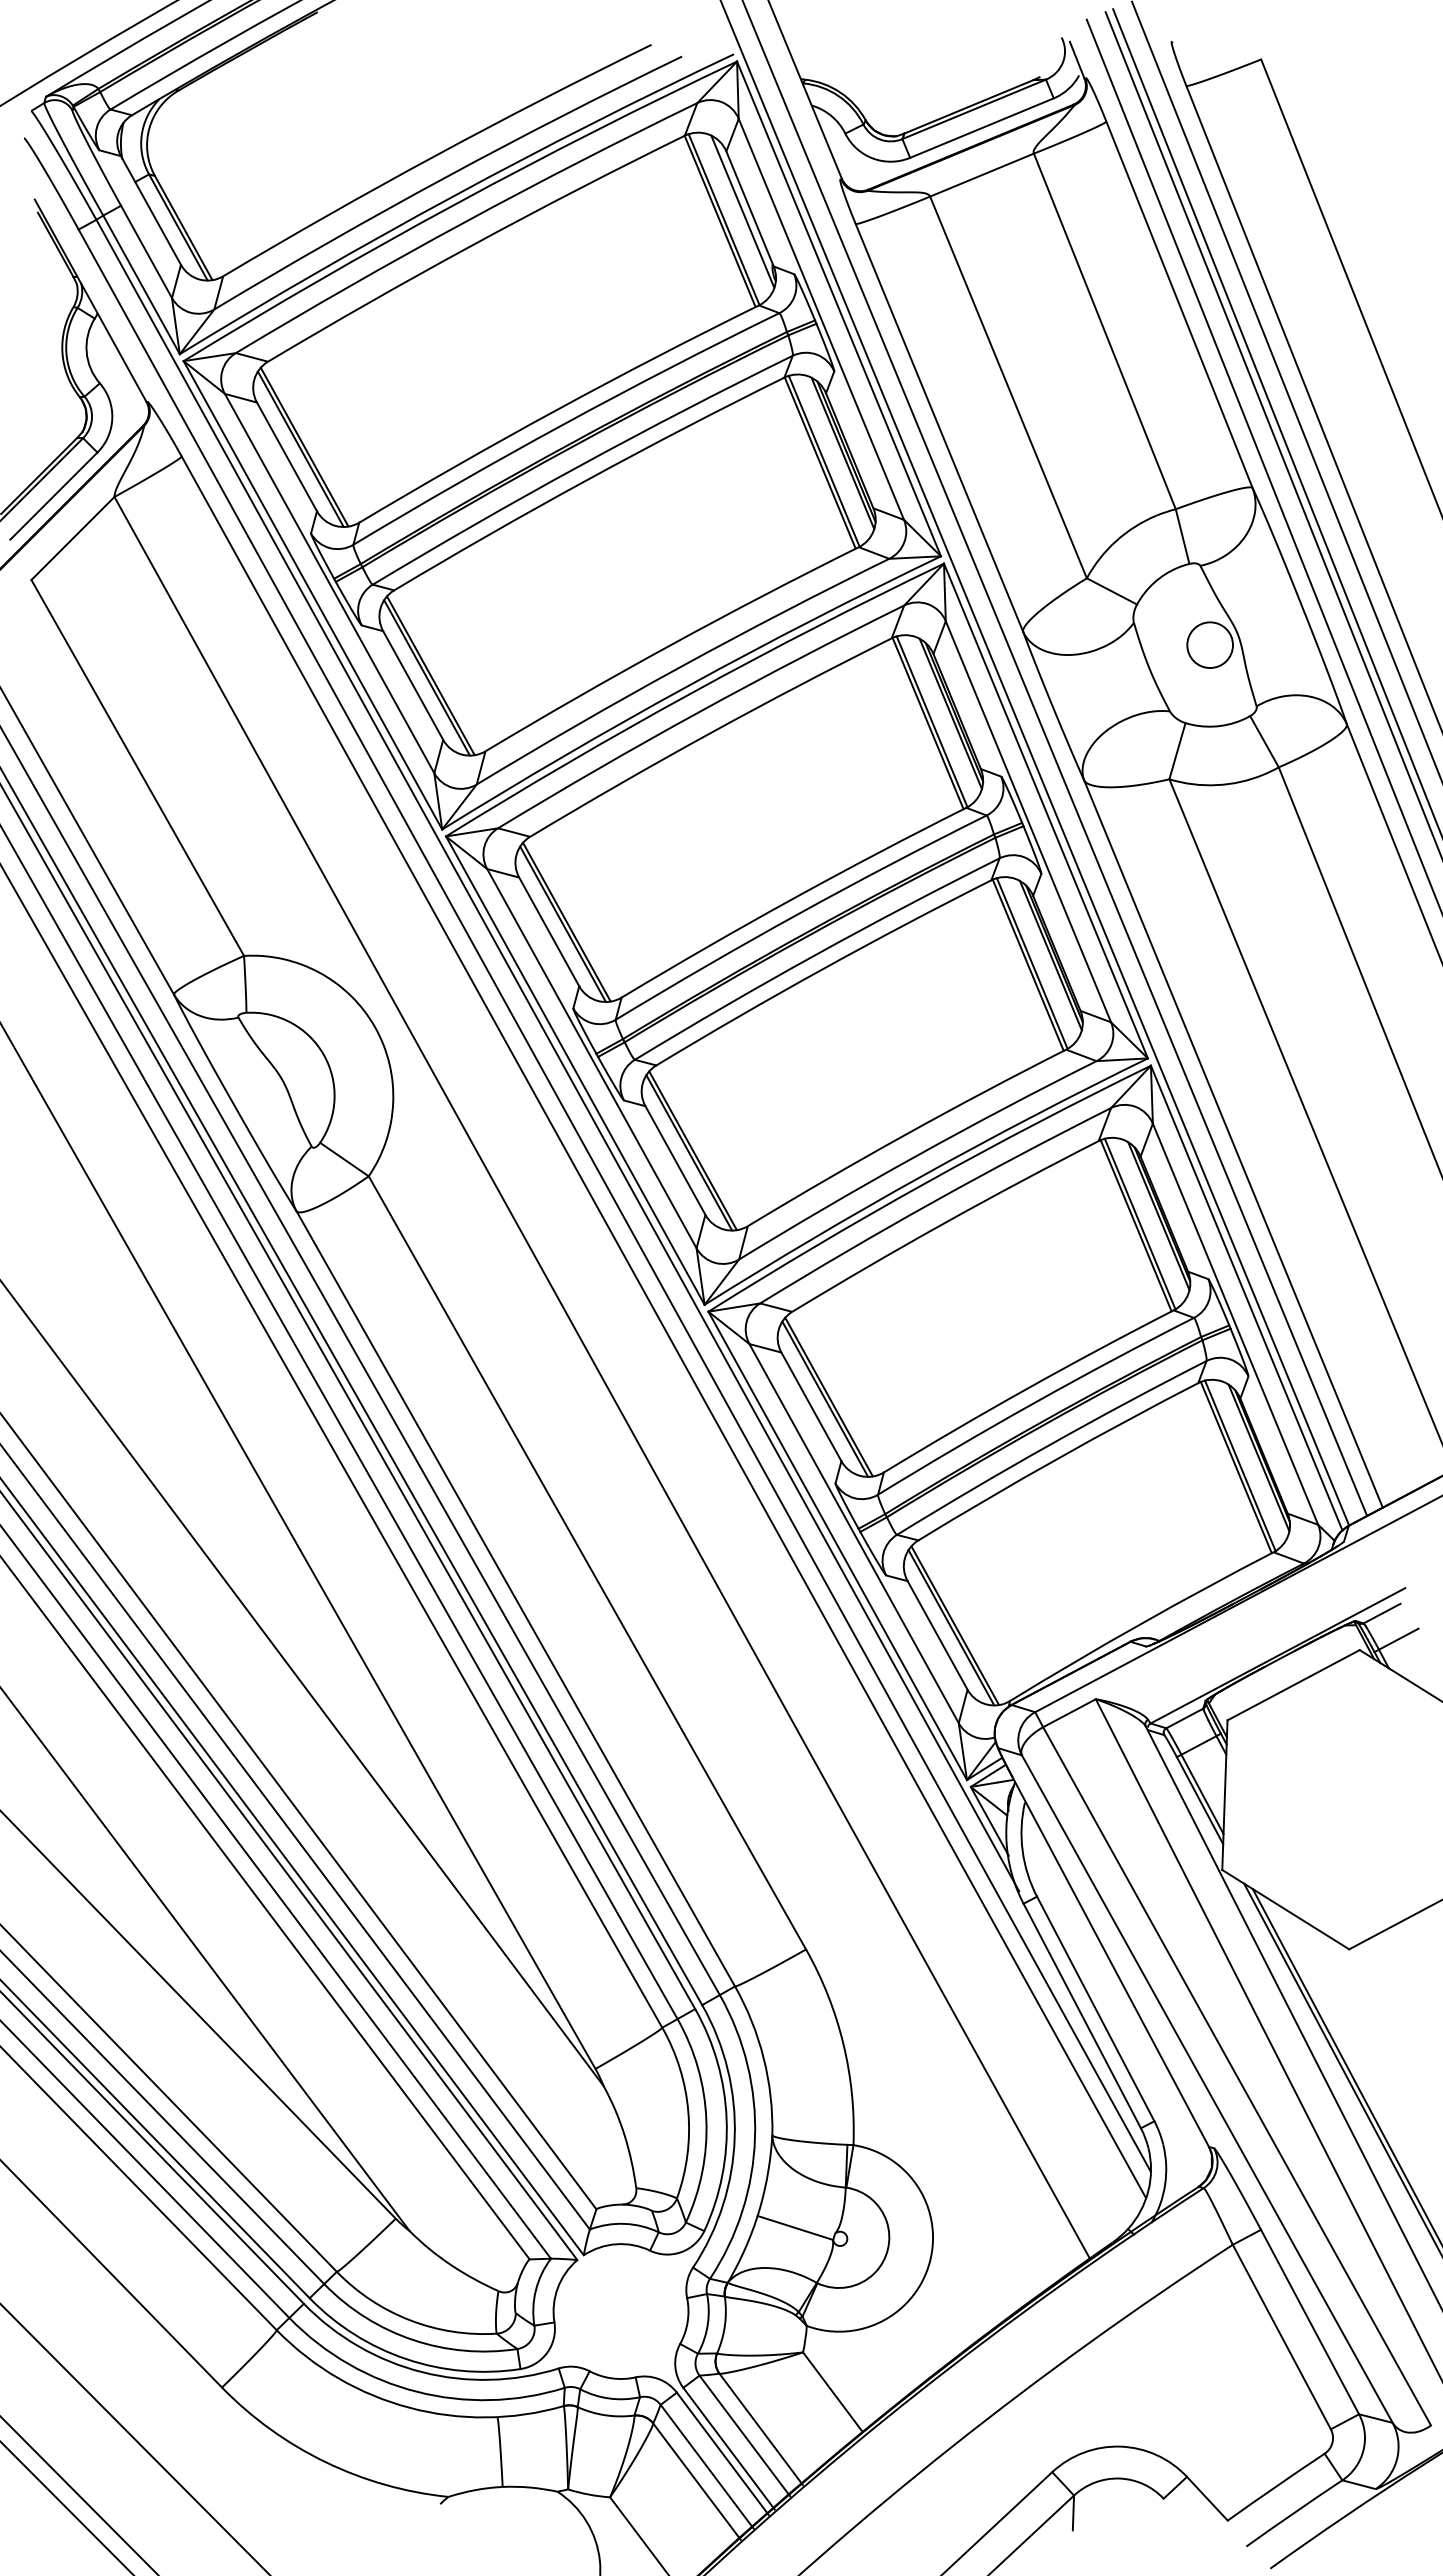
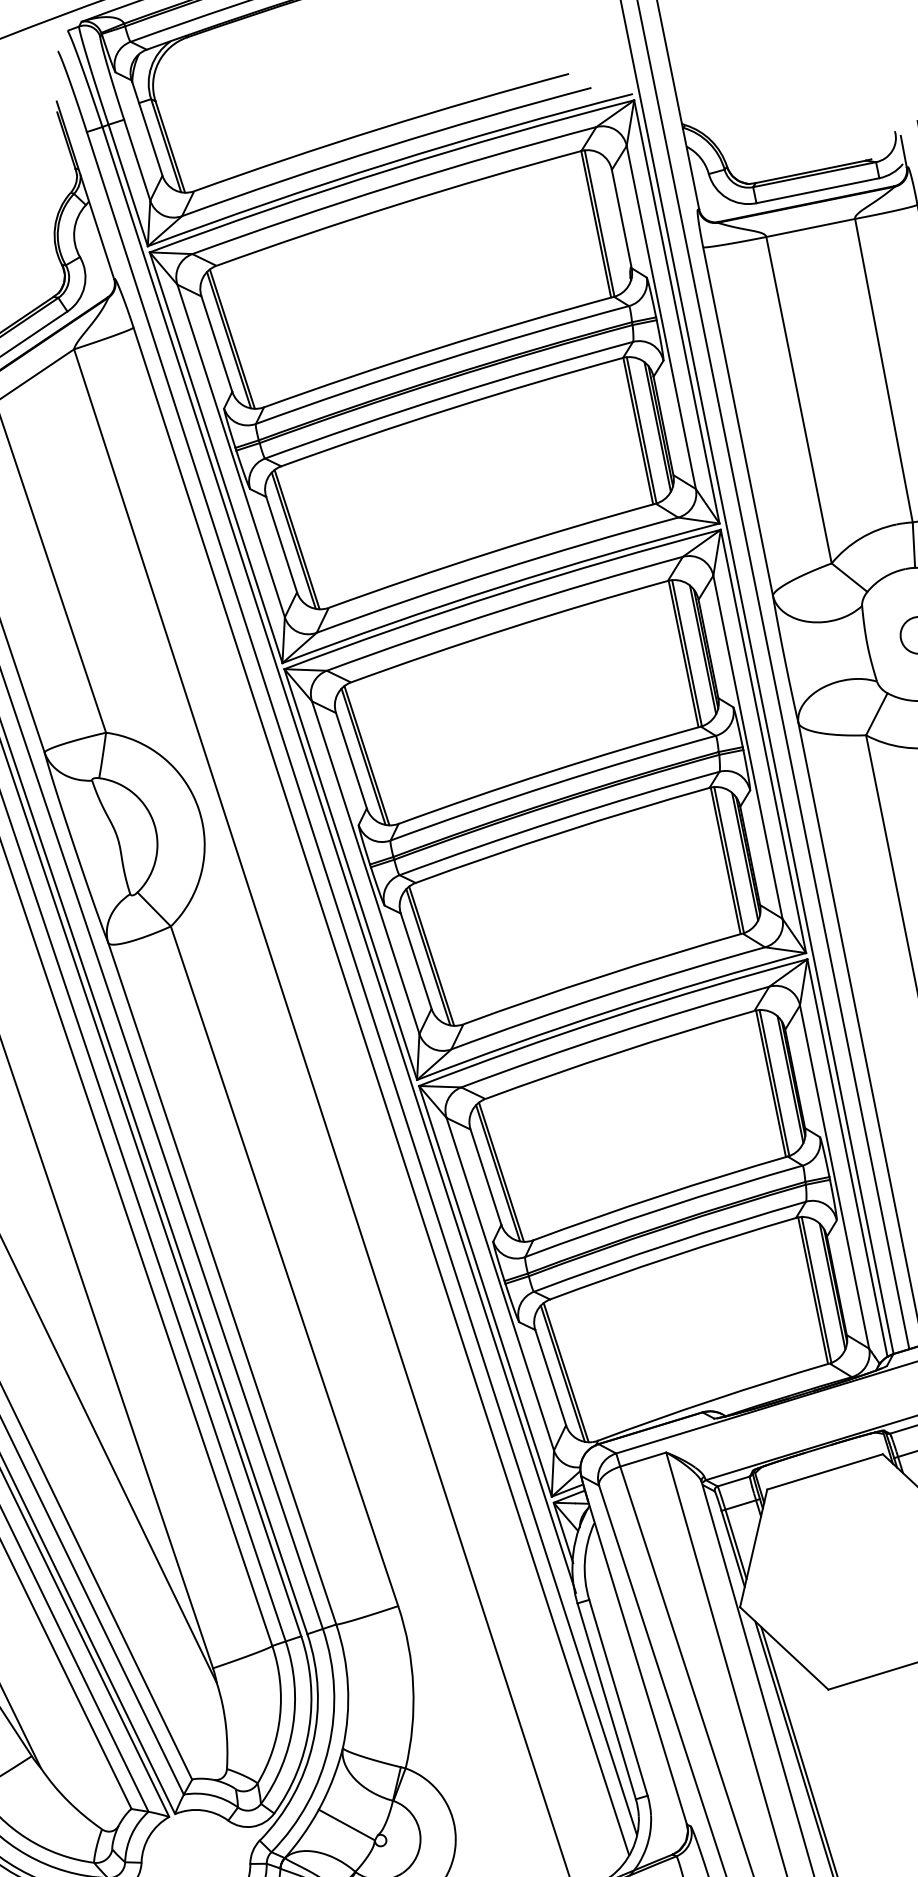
line: (742, 211) -> (615, 219), removed

